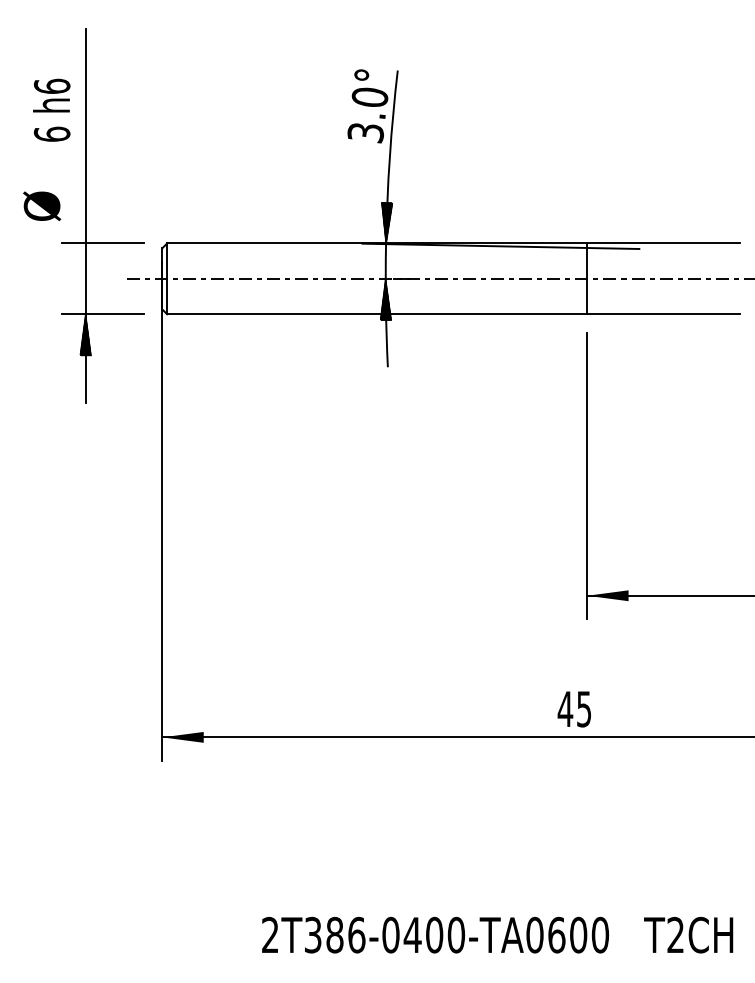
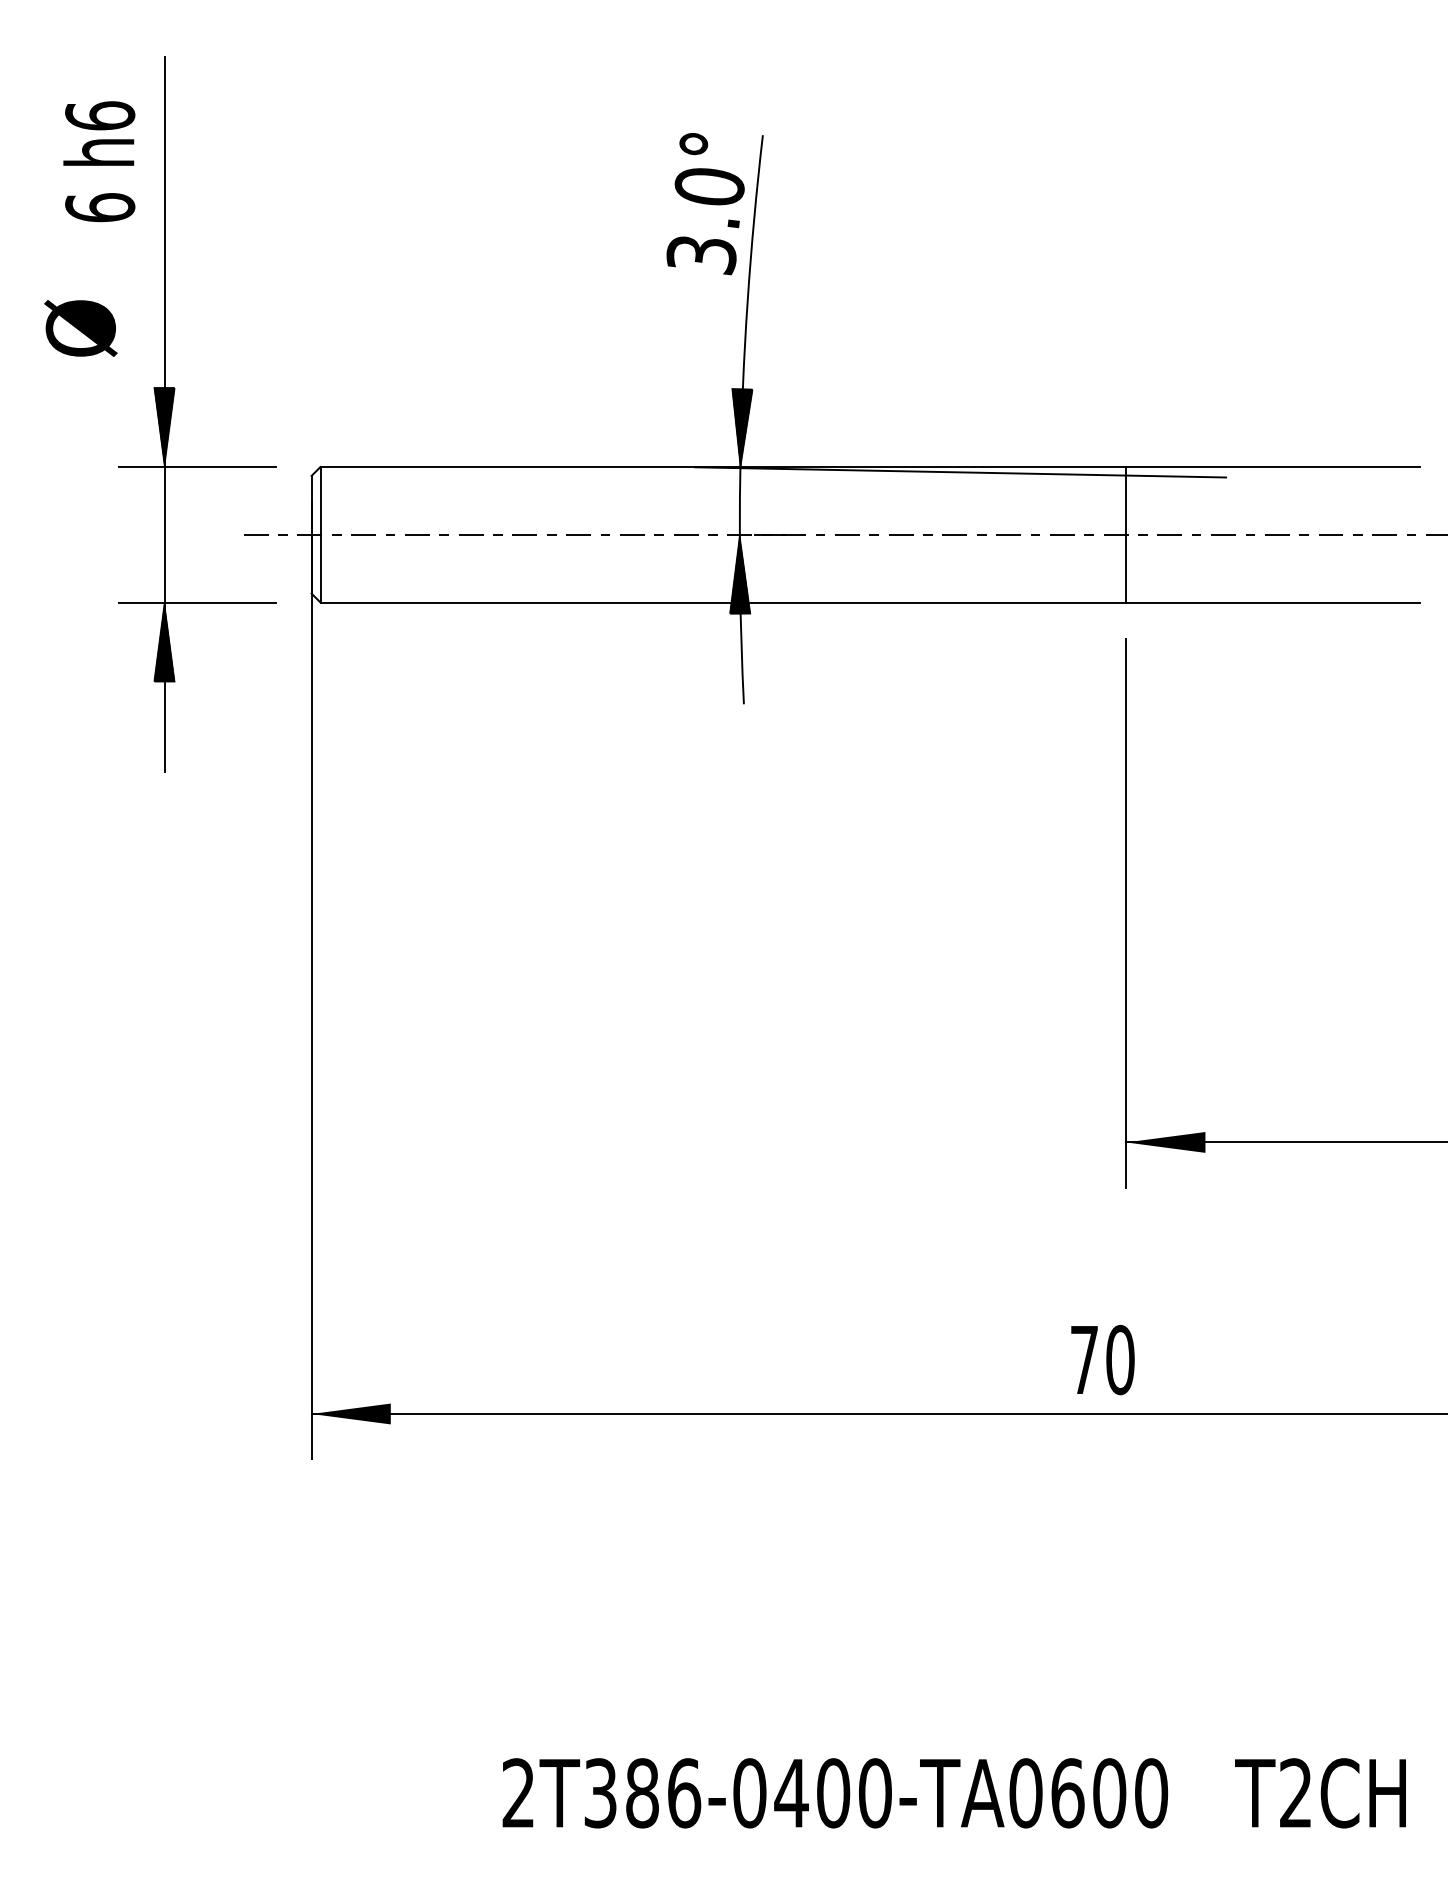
text: (51, 109) -> (98, 160), moved
text: (42, 205) -> (81, 326), moved
hatch: (85, 222) -> (164, 426), added
text: (574, 709) -> (1101, 1360), 45 -> 70

